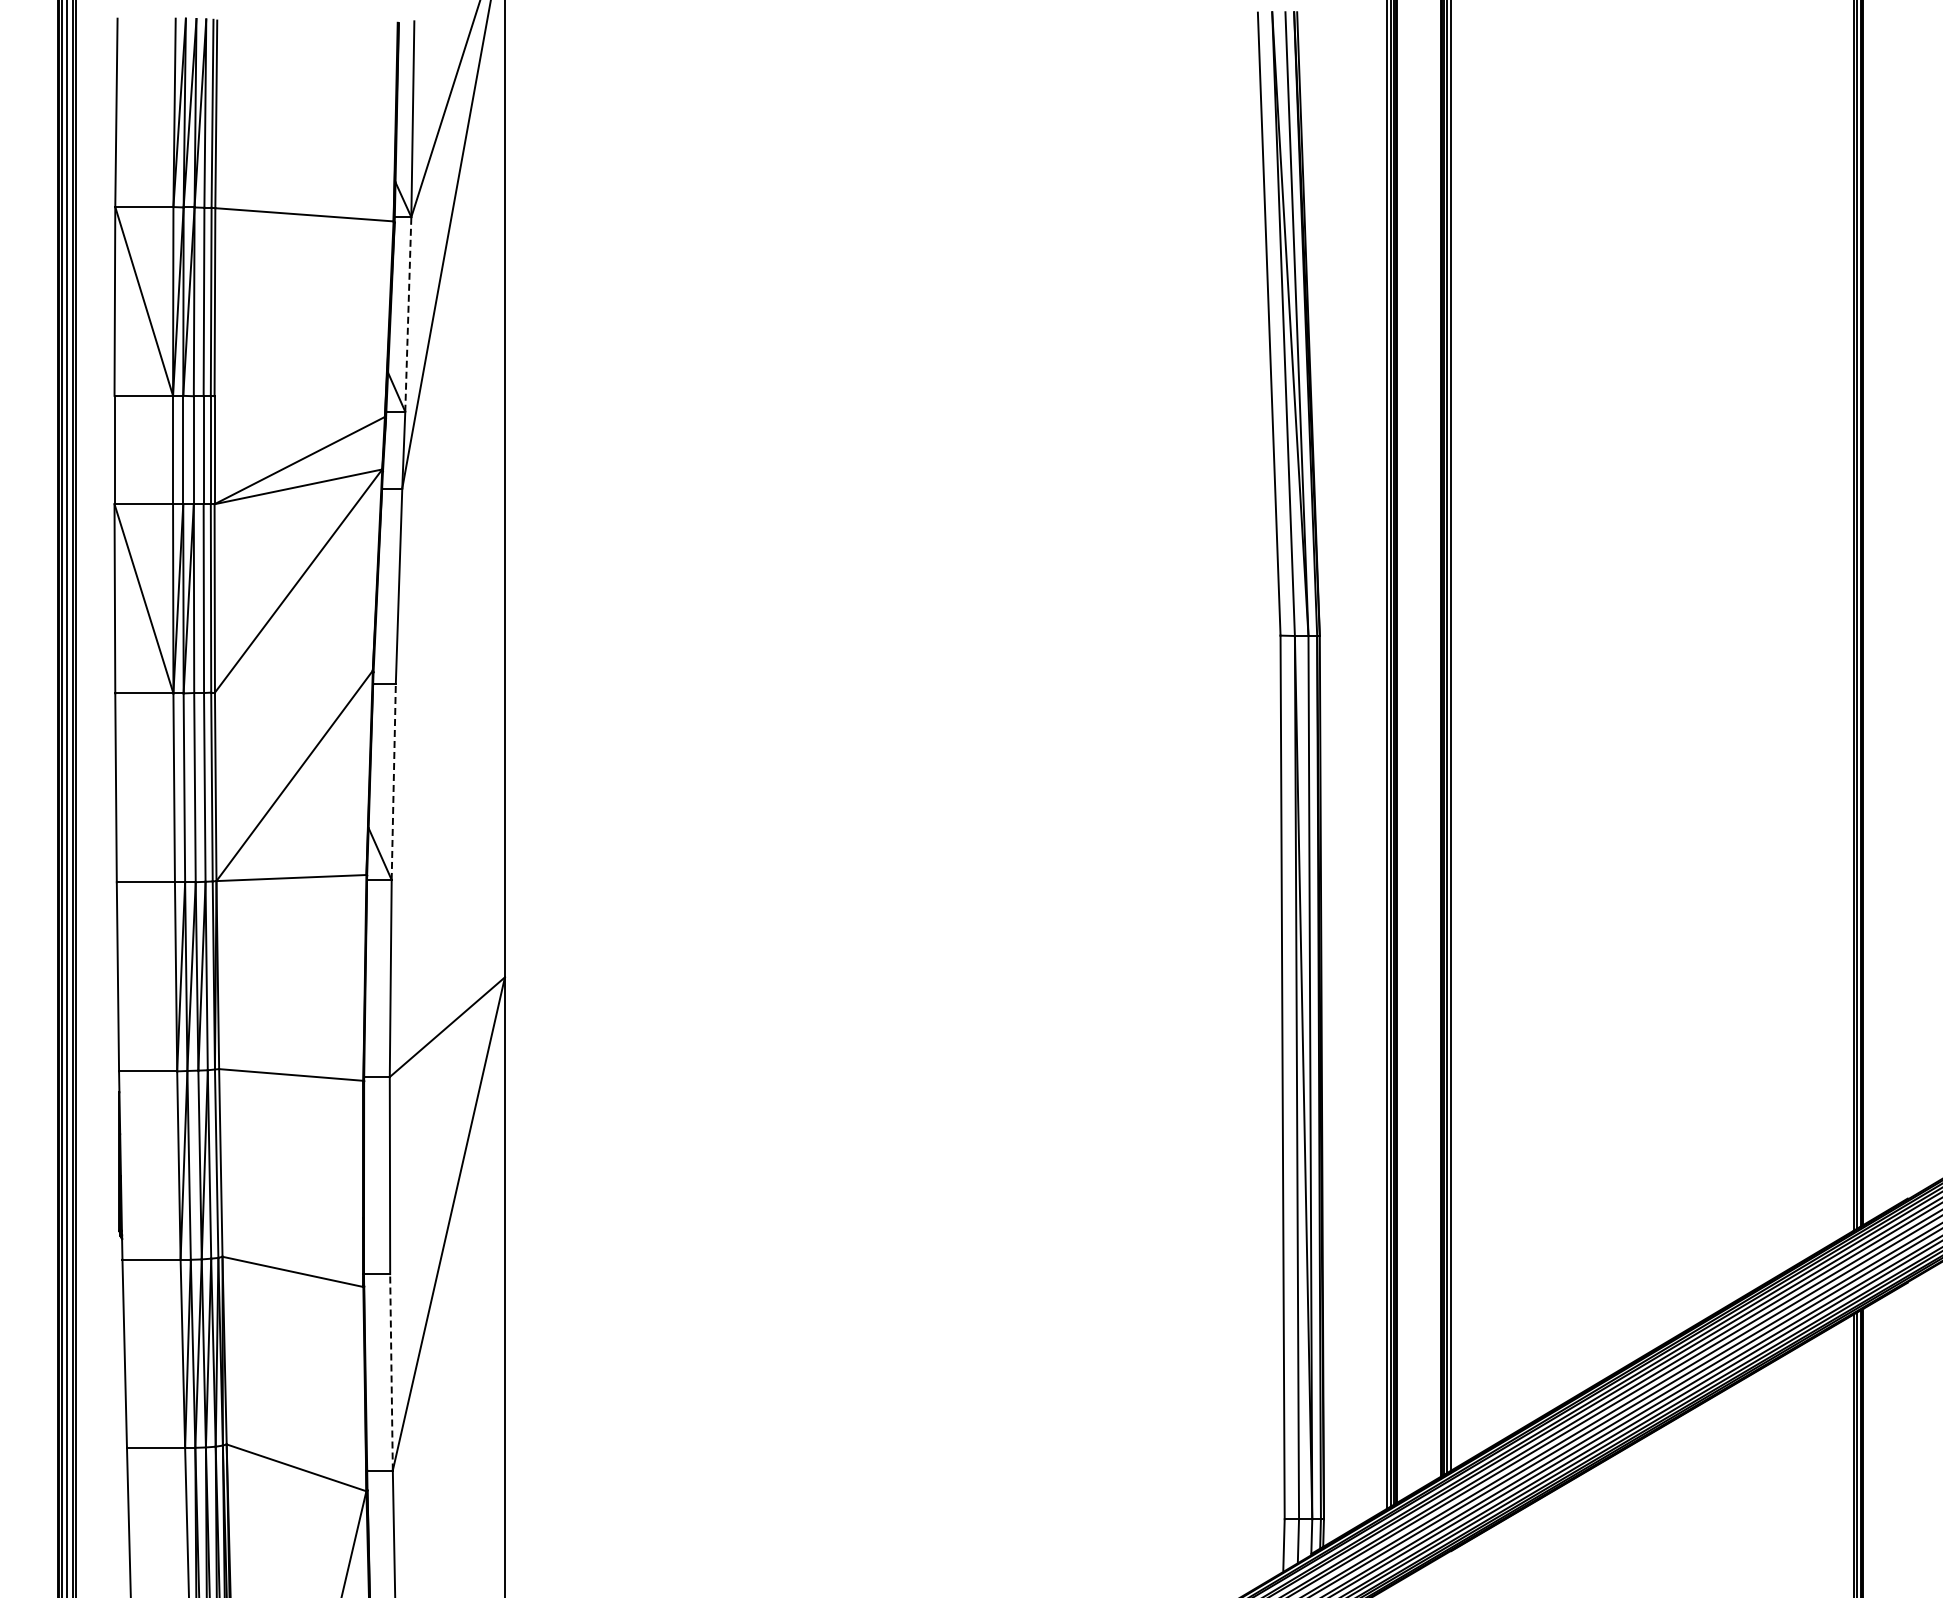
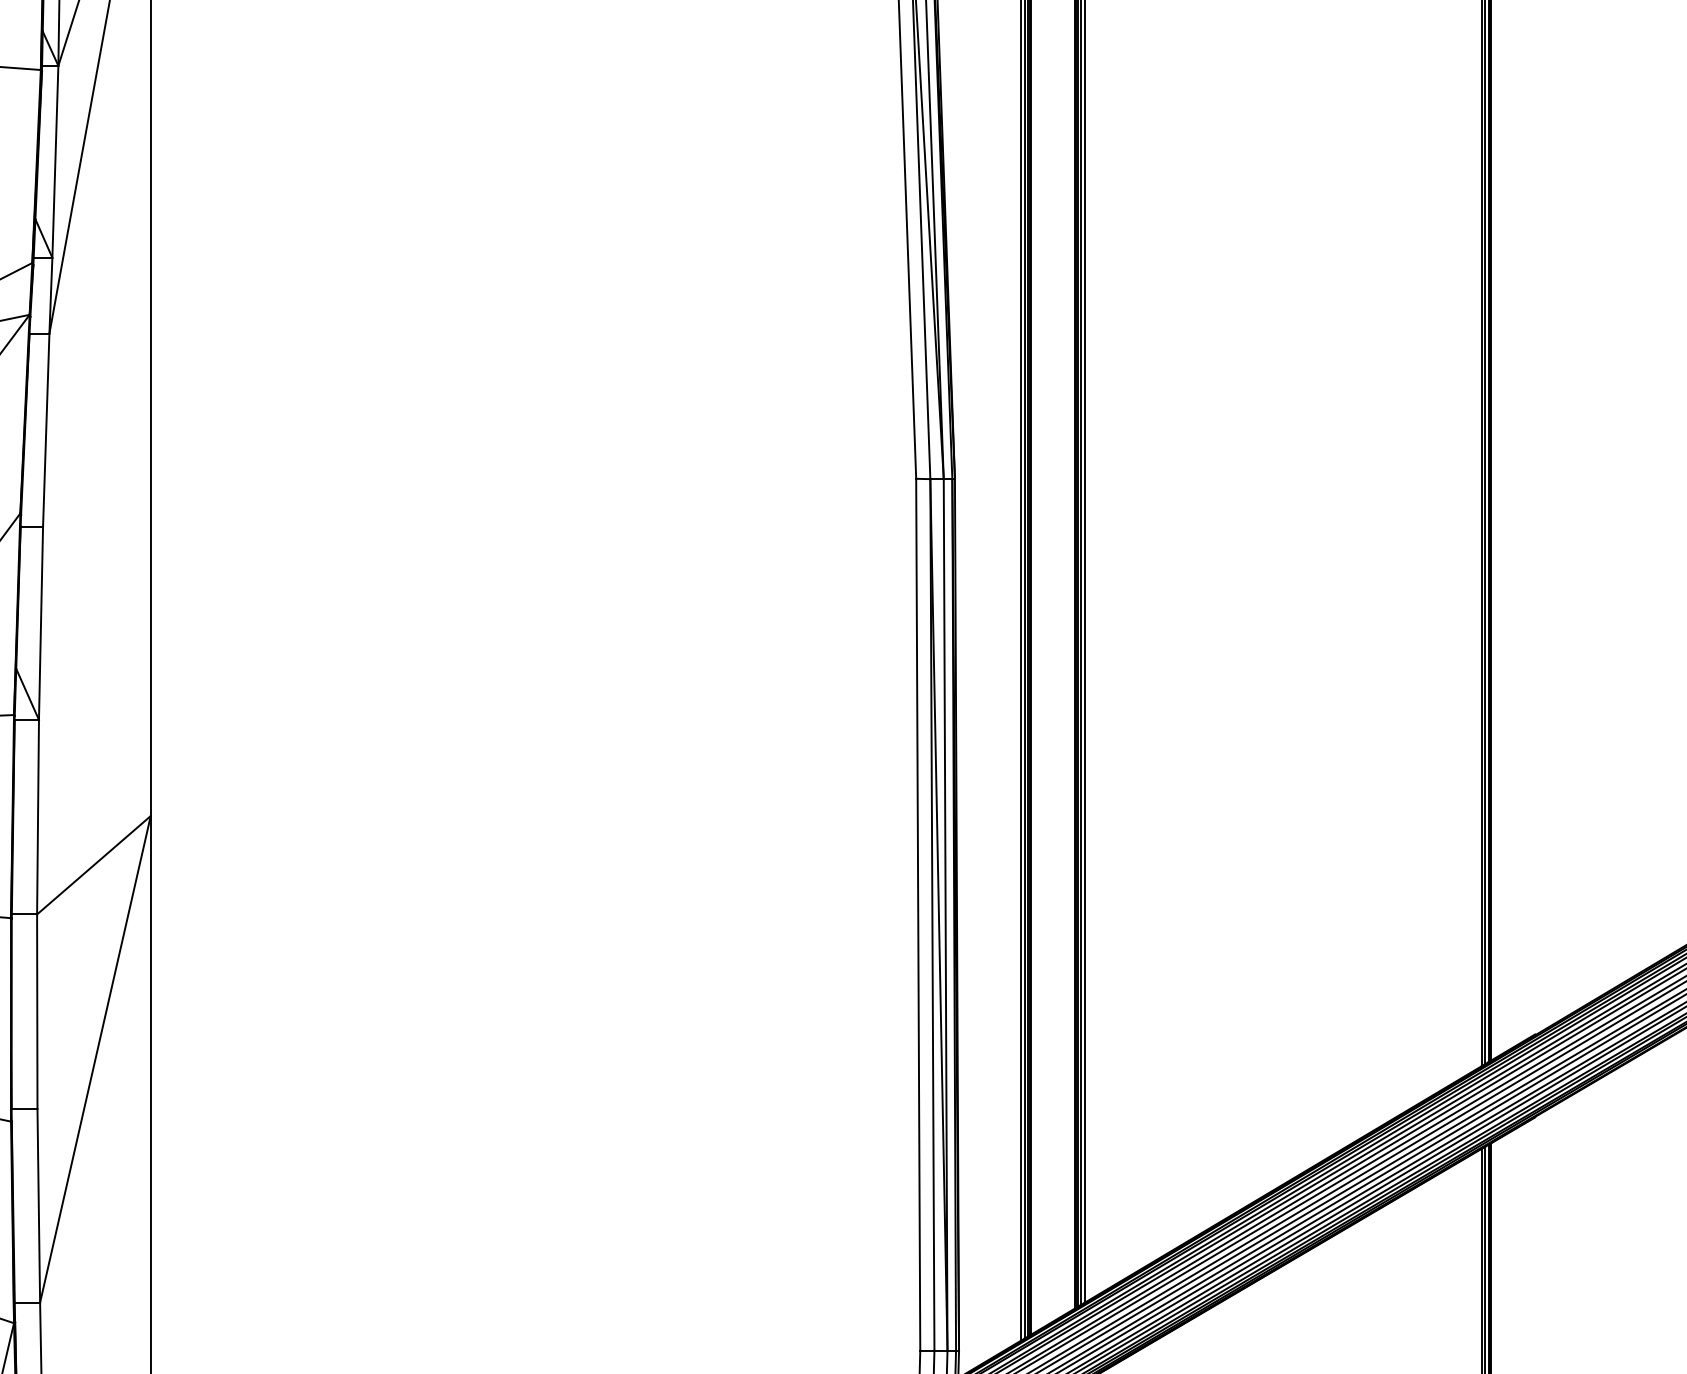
line: (408, 314) -> (55, 161), dashed -> solid
line: (393, 781) -> (40, 622), dashed -> solid
line: (391, 1371) -> (38, 1205), dashed -> solid

